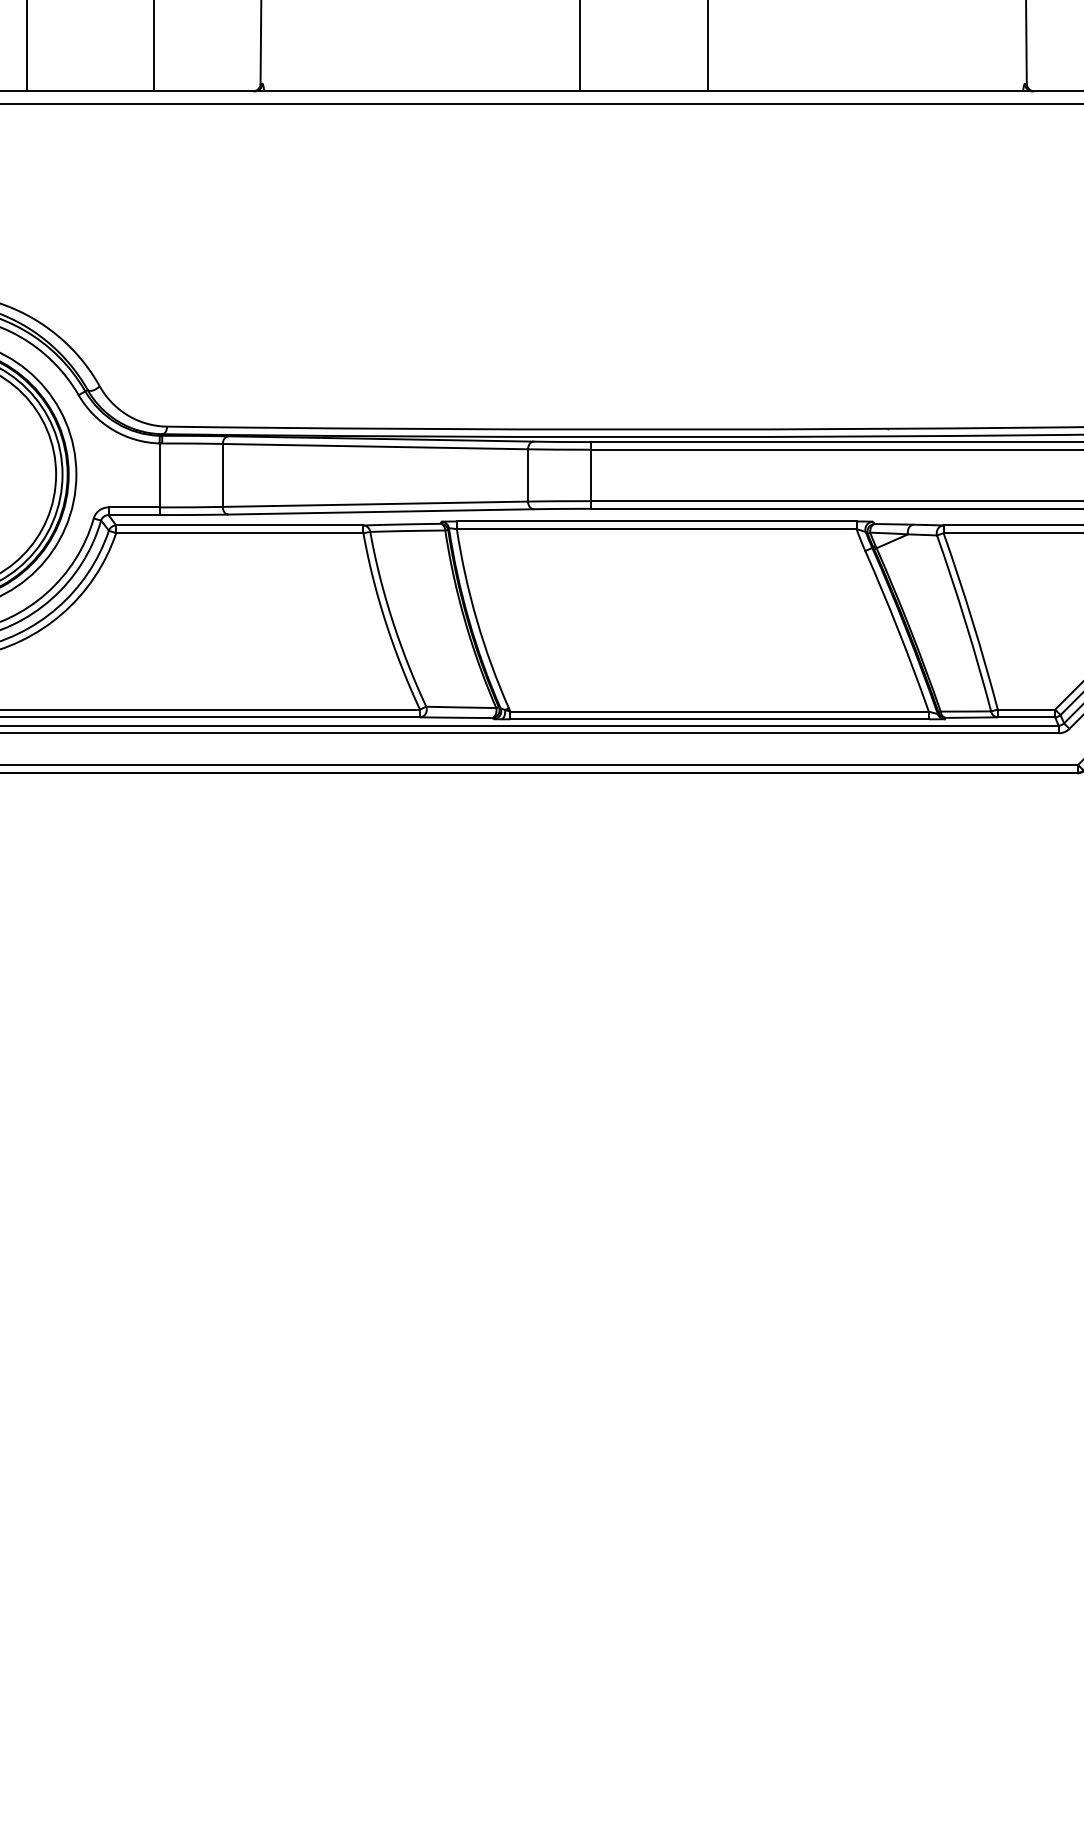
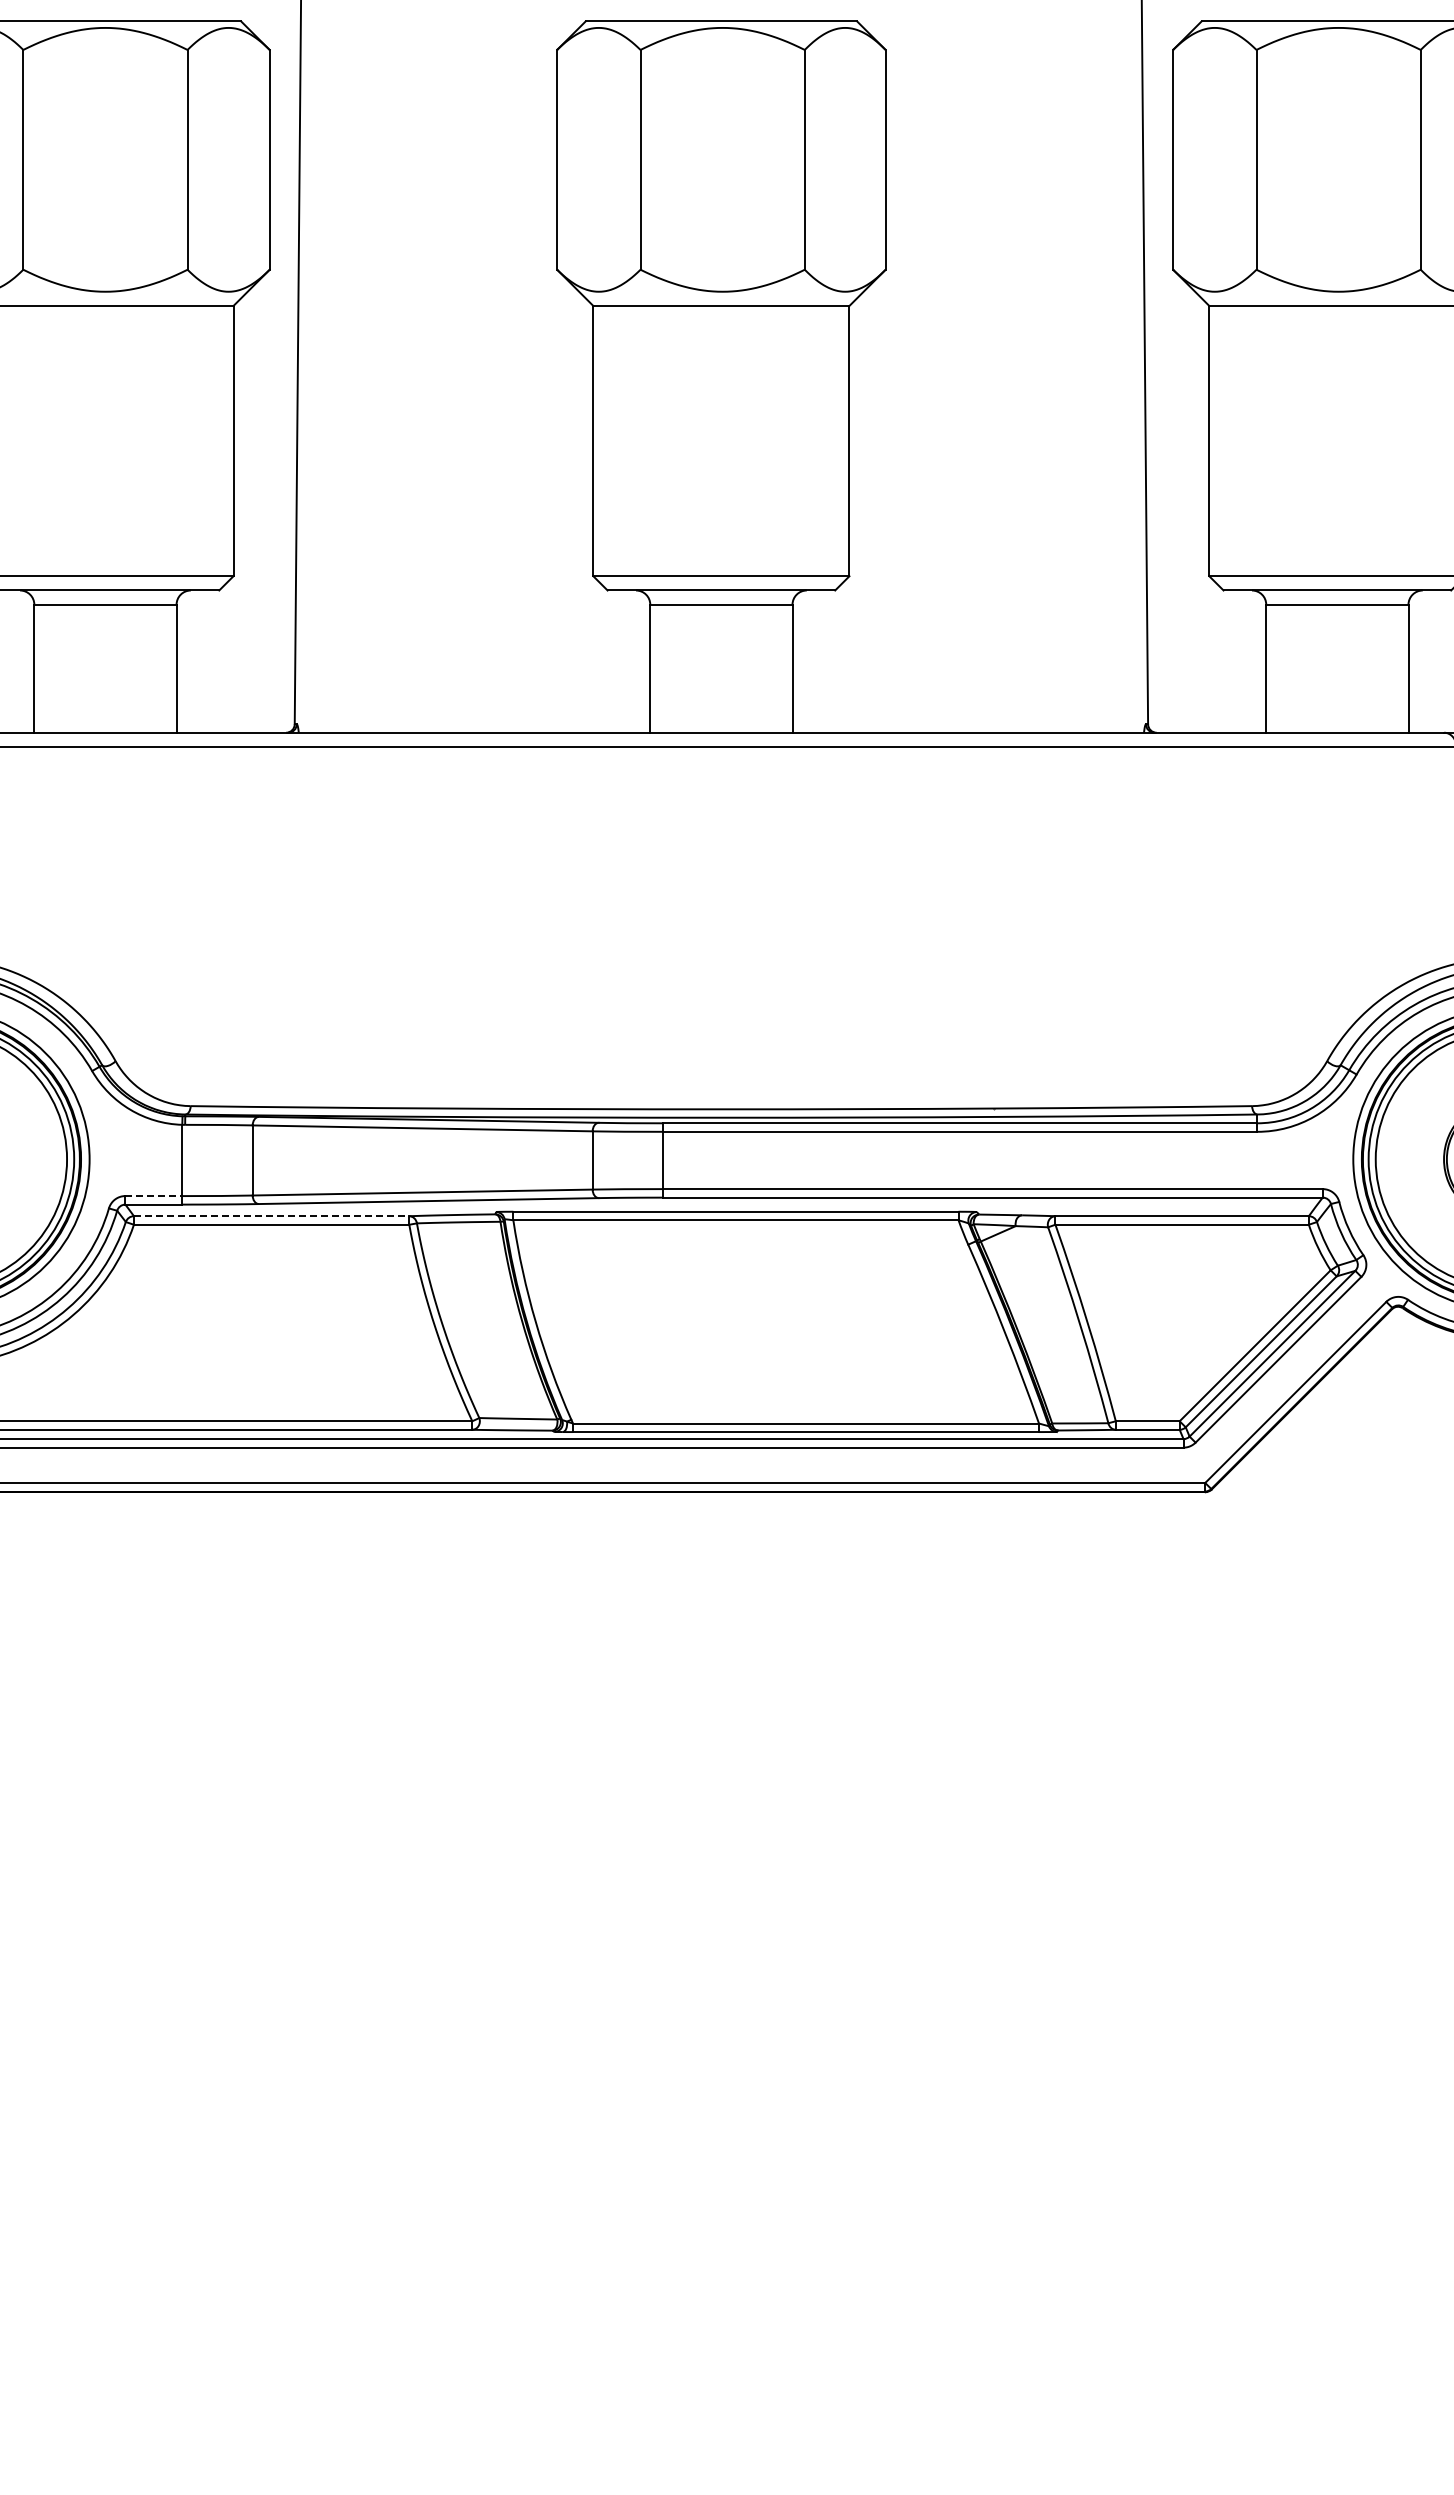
line: (134, 507) -> (154, 1196), solid -> dashed
line: (239, 525) -> (271, 1216), solid -> dashed

